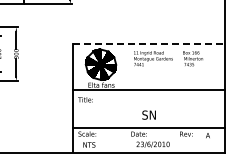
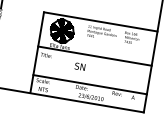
line: (149, 44) -> (101, 22), dashed -> solid
text: (148, 114) -> (79, 66), moved

